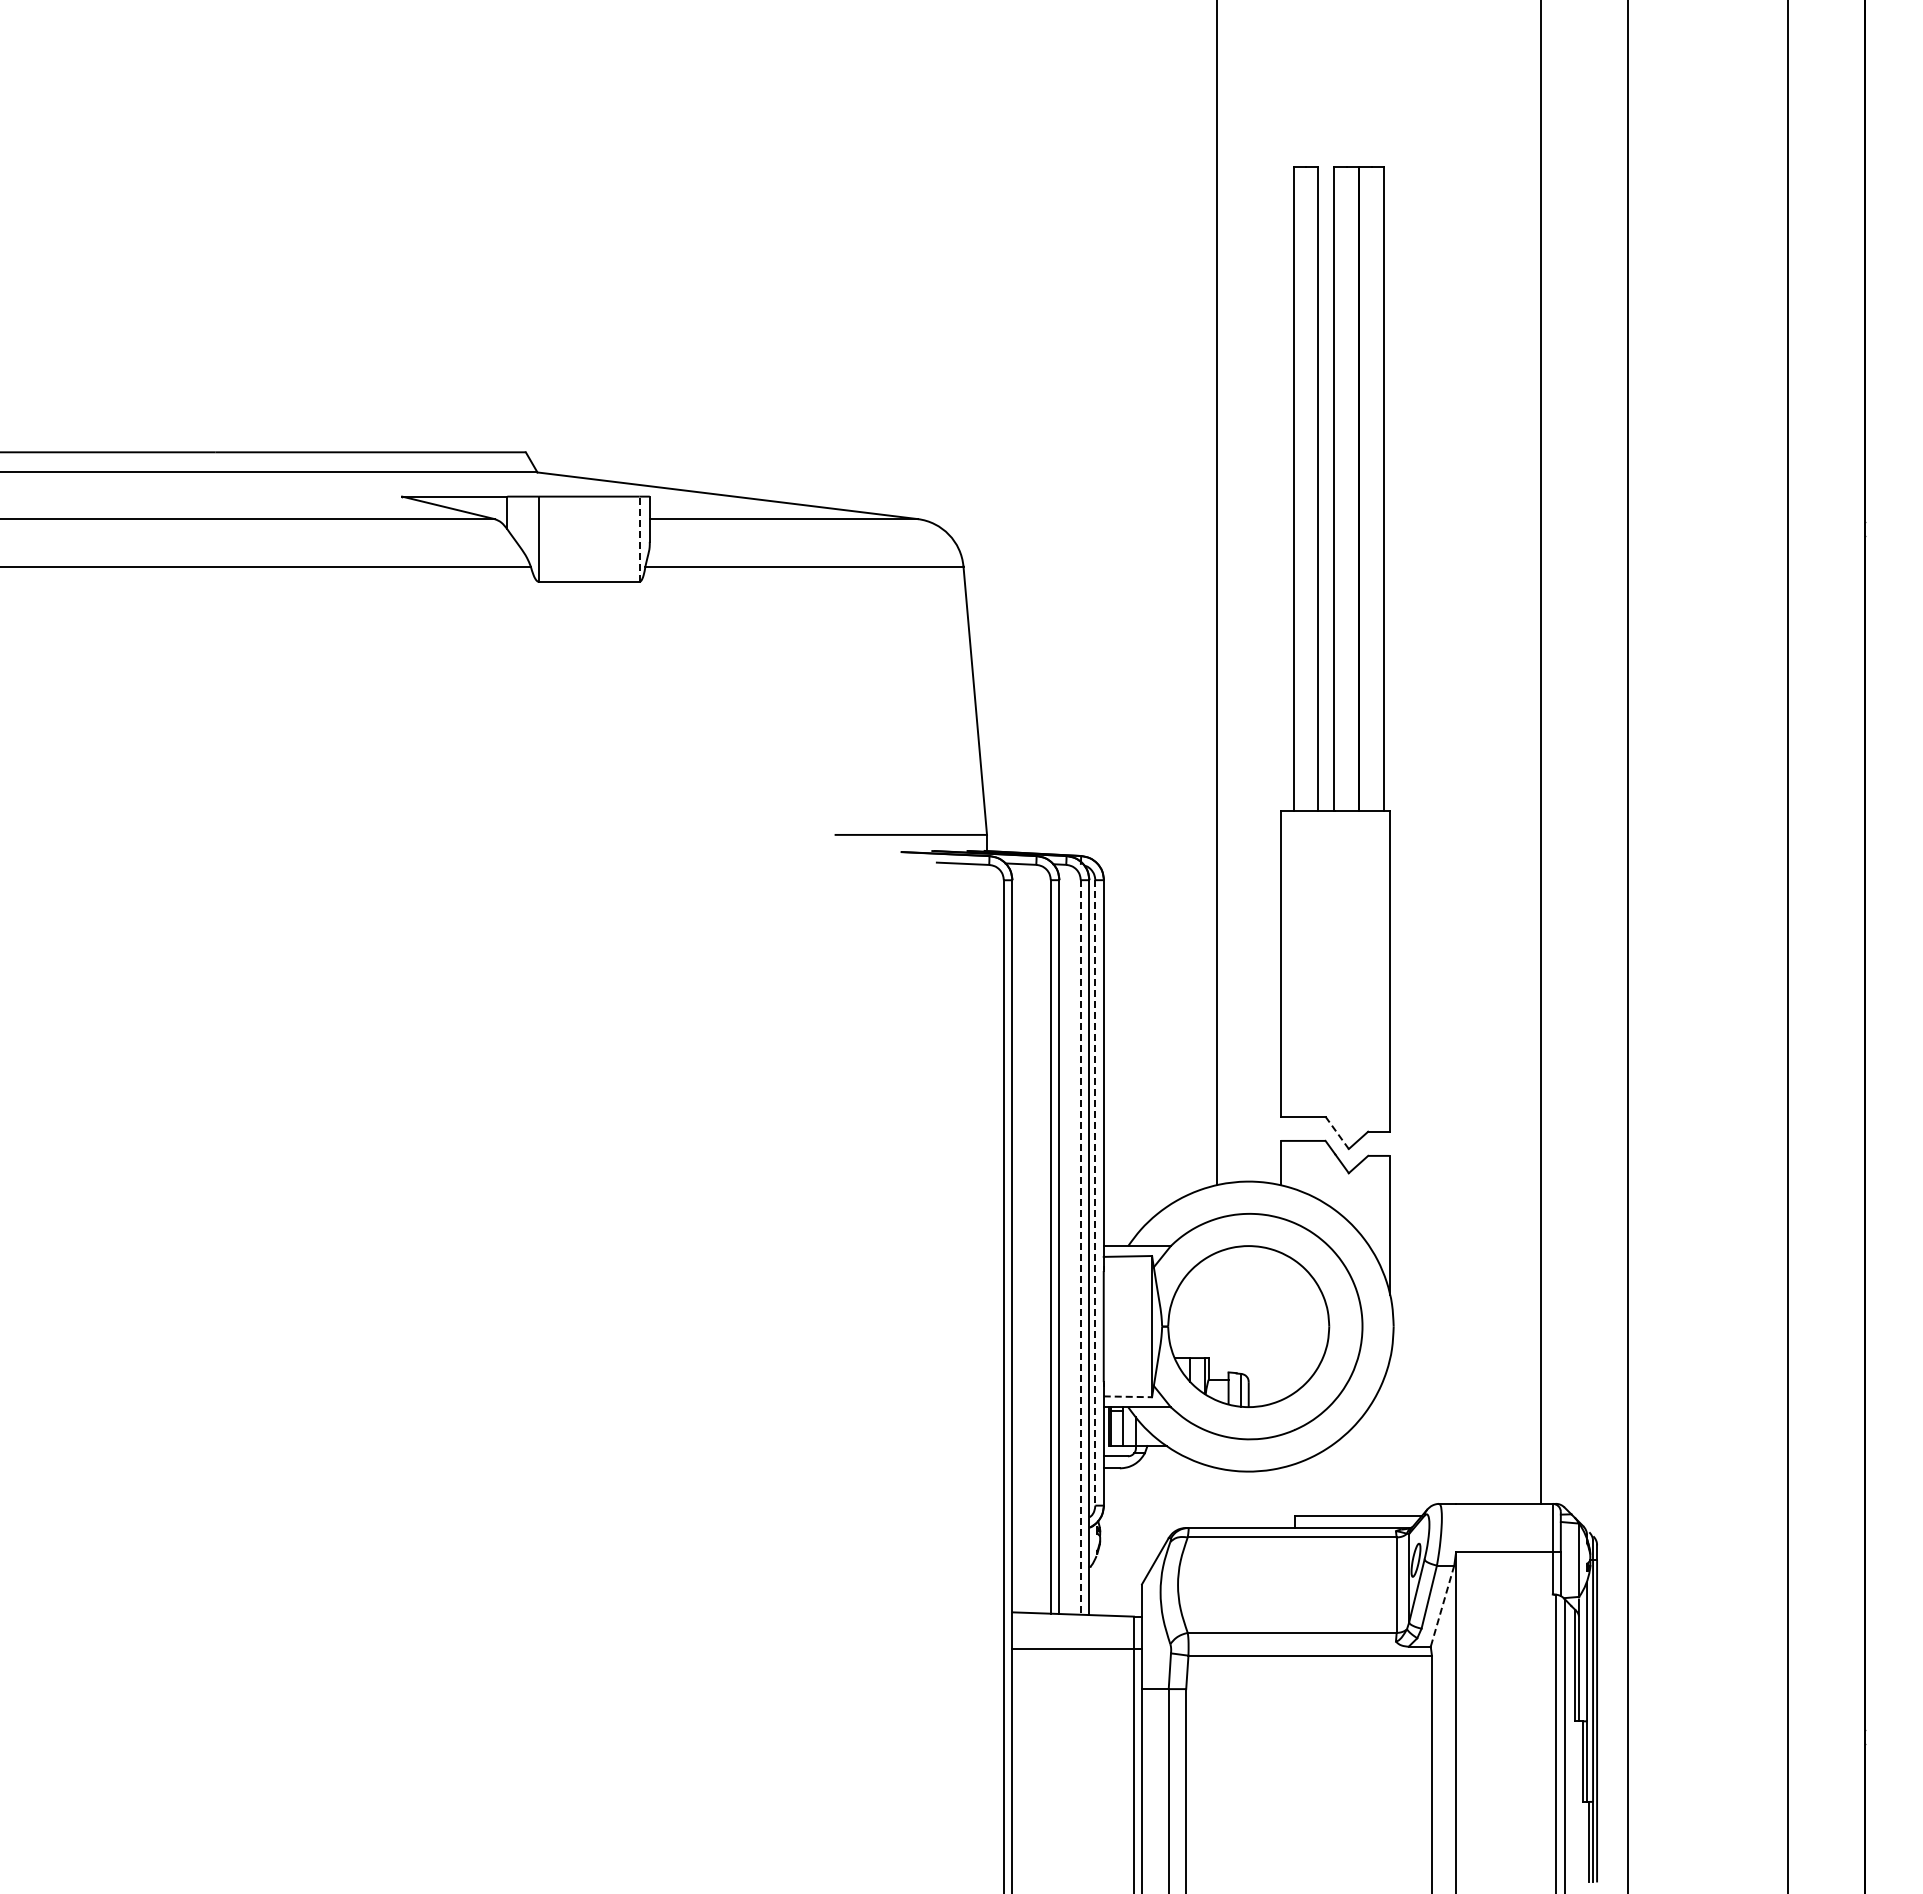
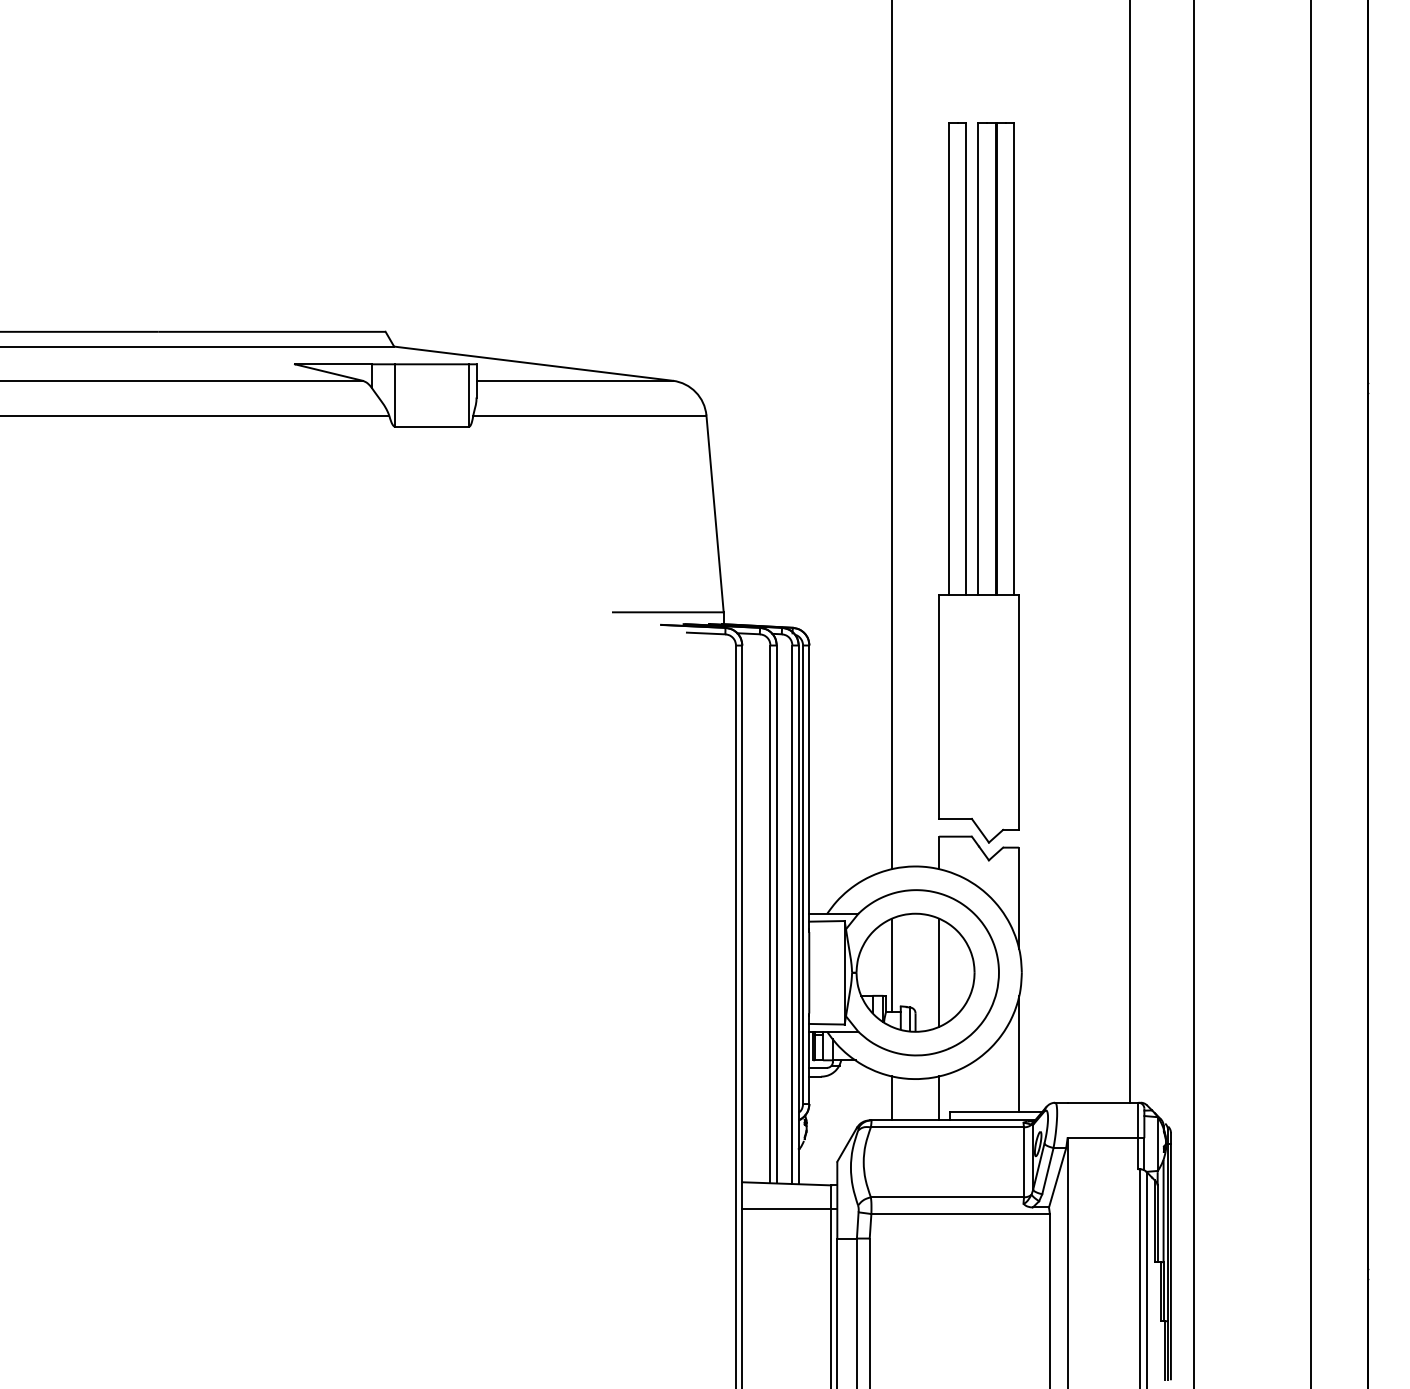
line: (639, 539) -> (468, 395), dashed -> solid
line: (1337, 1132) -> (980, 830), dashed -> solid
line: (1095, 1192) -> (803, 874), dashed -> solid
line: (1080, 1247) -> (792, 914), dashed -> solid
line: (1216, 1315) -> (891, 964), added
line: (1280, 1326) -> (938, 972), added
line: (1128, 1396) -> (827, 1024), dashed -> solid
line: (1389, 1436) -> (1018, 1053), added
line: (1216, 1497) -> (891, 1098), added
line: (1280, 1497) -> (938, 1098), added
line: (1442, 1606) -> (1057, 1177), dashed -> solid

